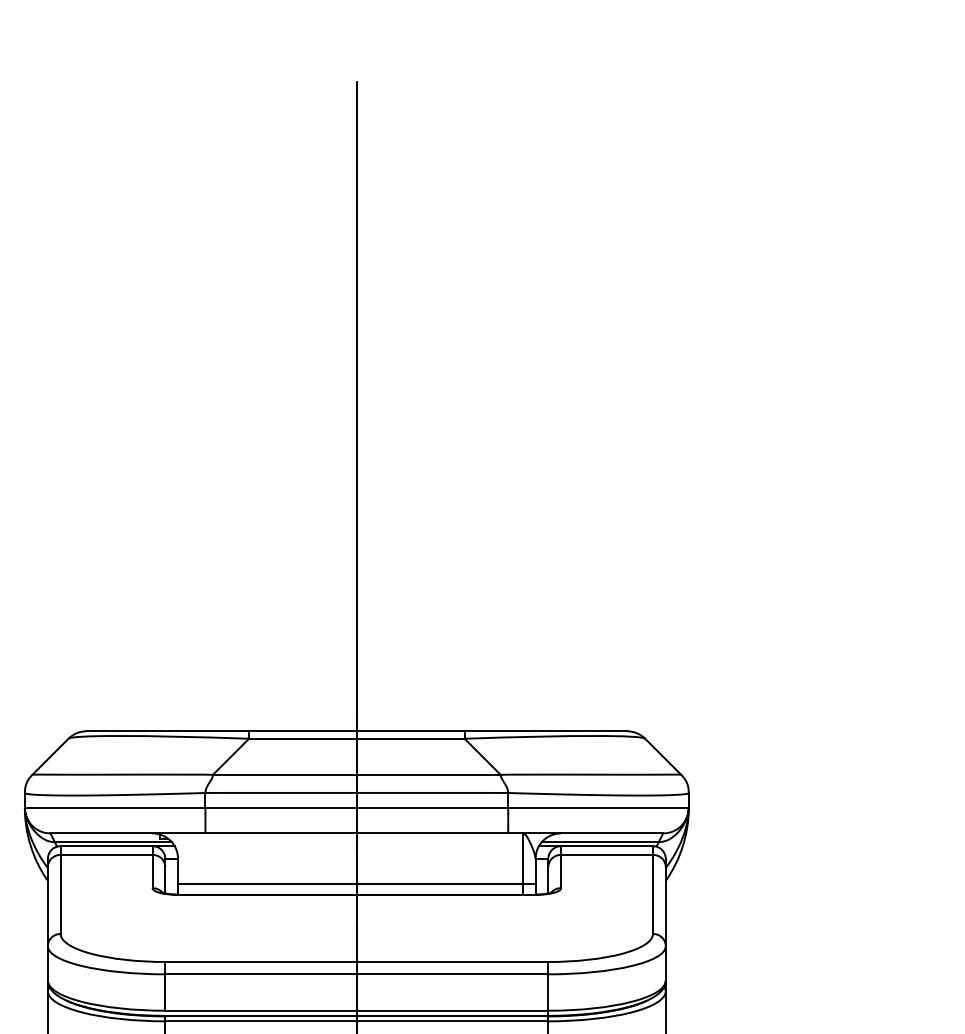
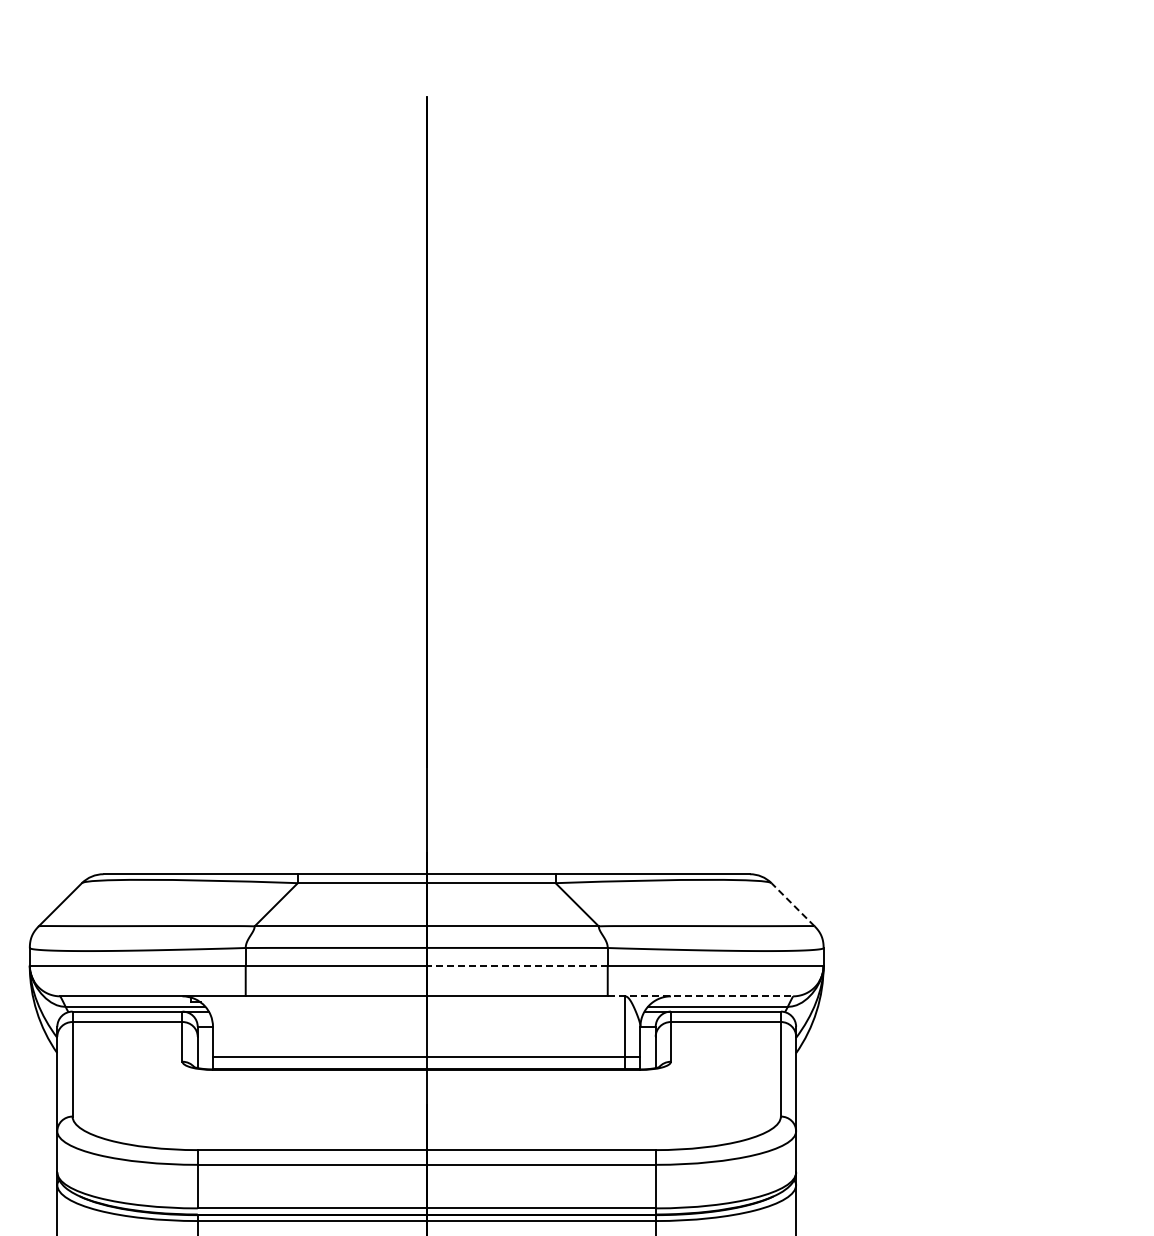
line: (663, 756) -> (793, 904), solid -> dashed
line: (432, 807) -> (517, 965), solid -> dashed
line: (585, 833) -> (700, 996), solid -> dashed

